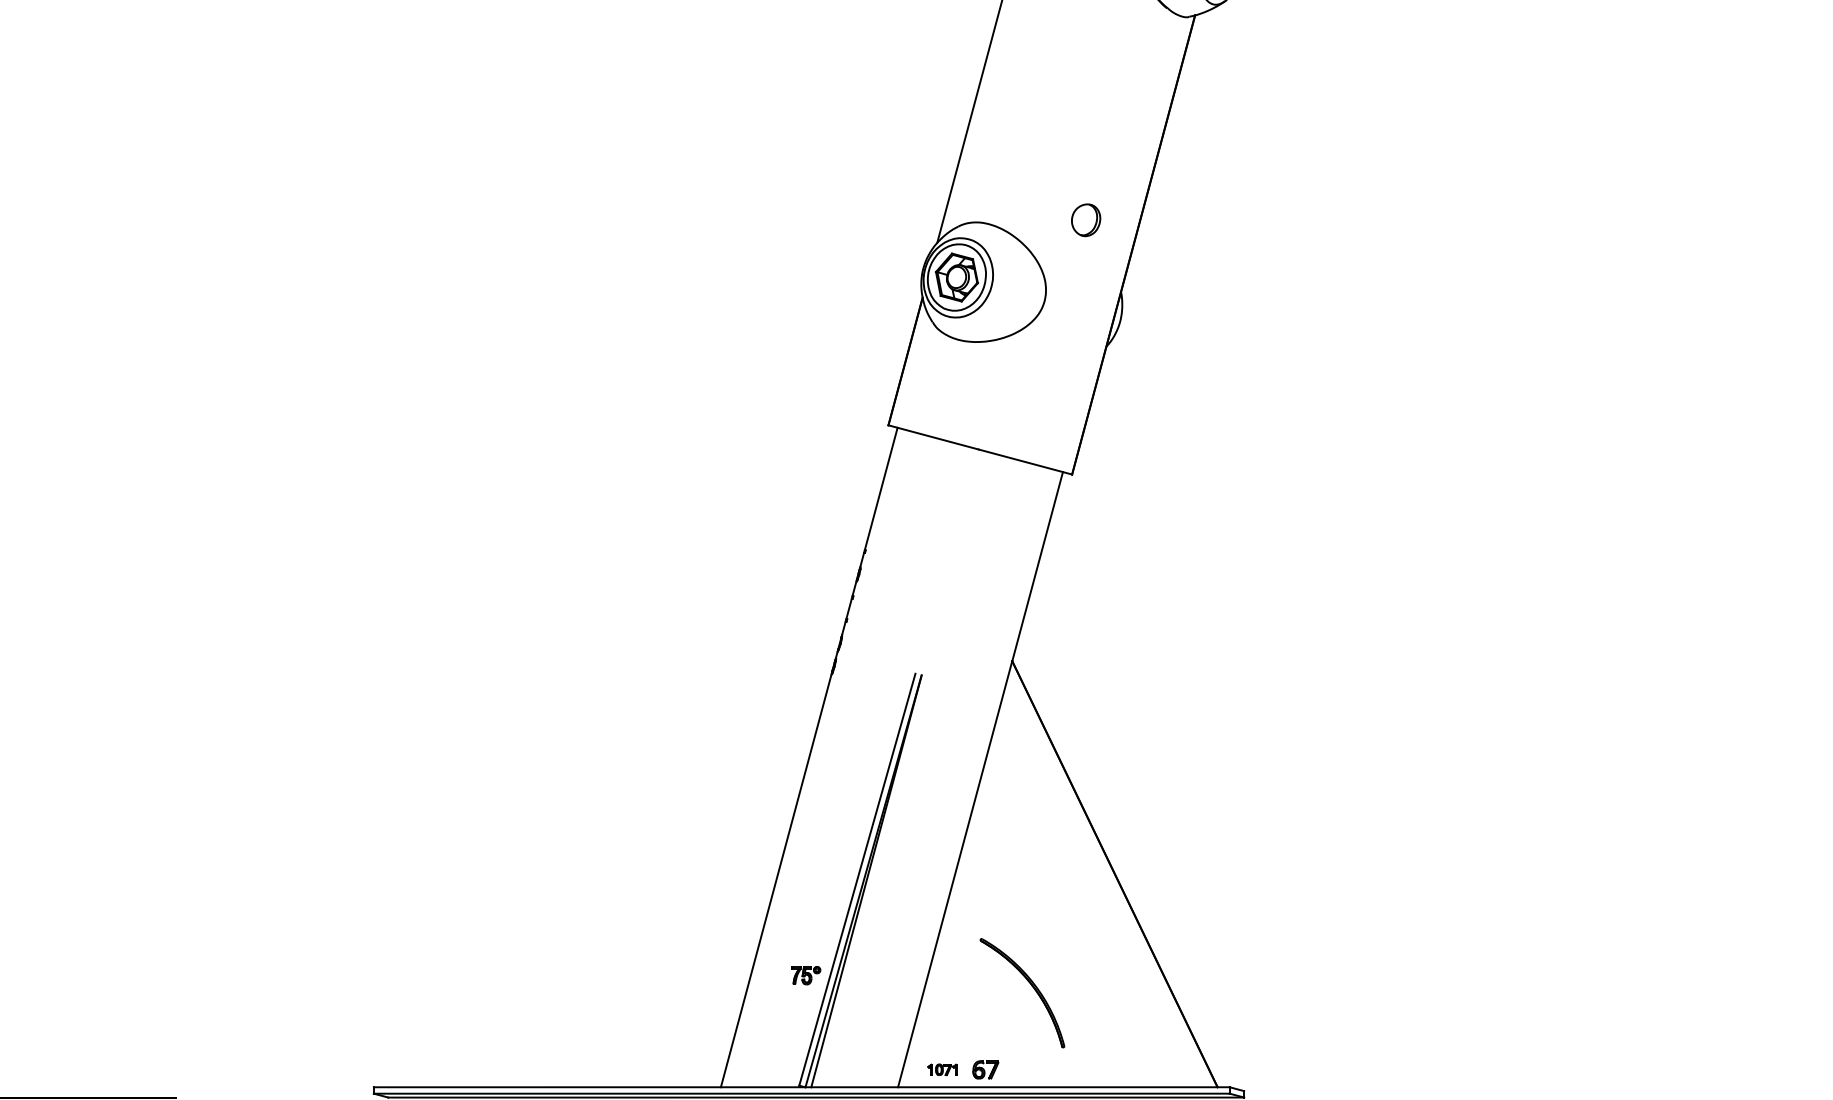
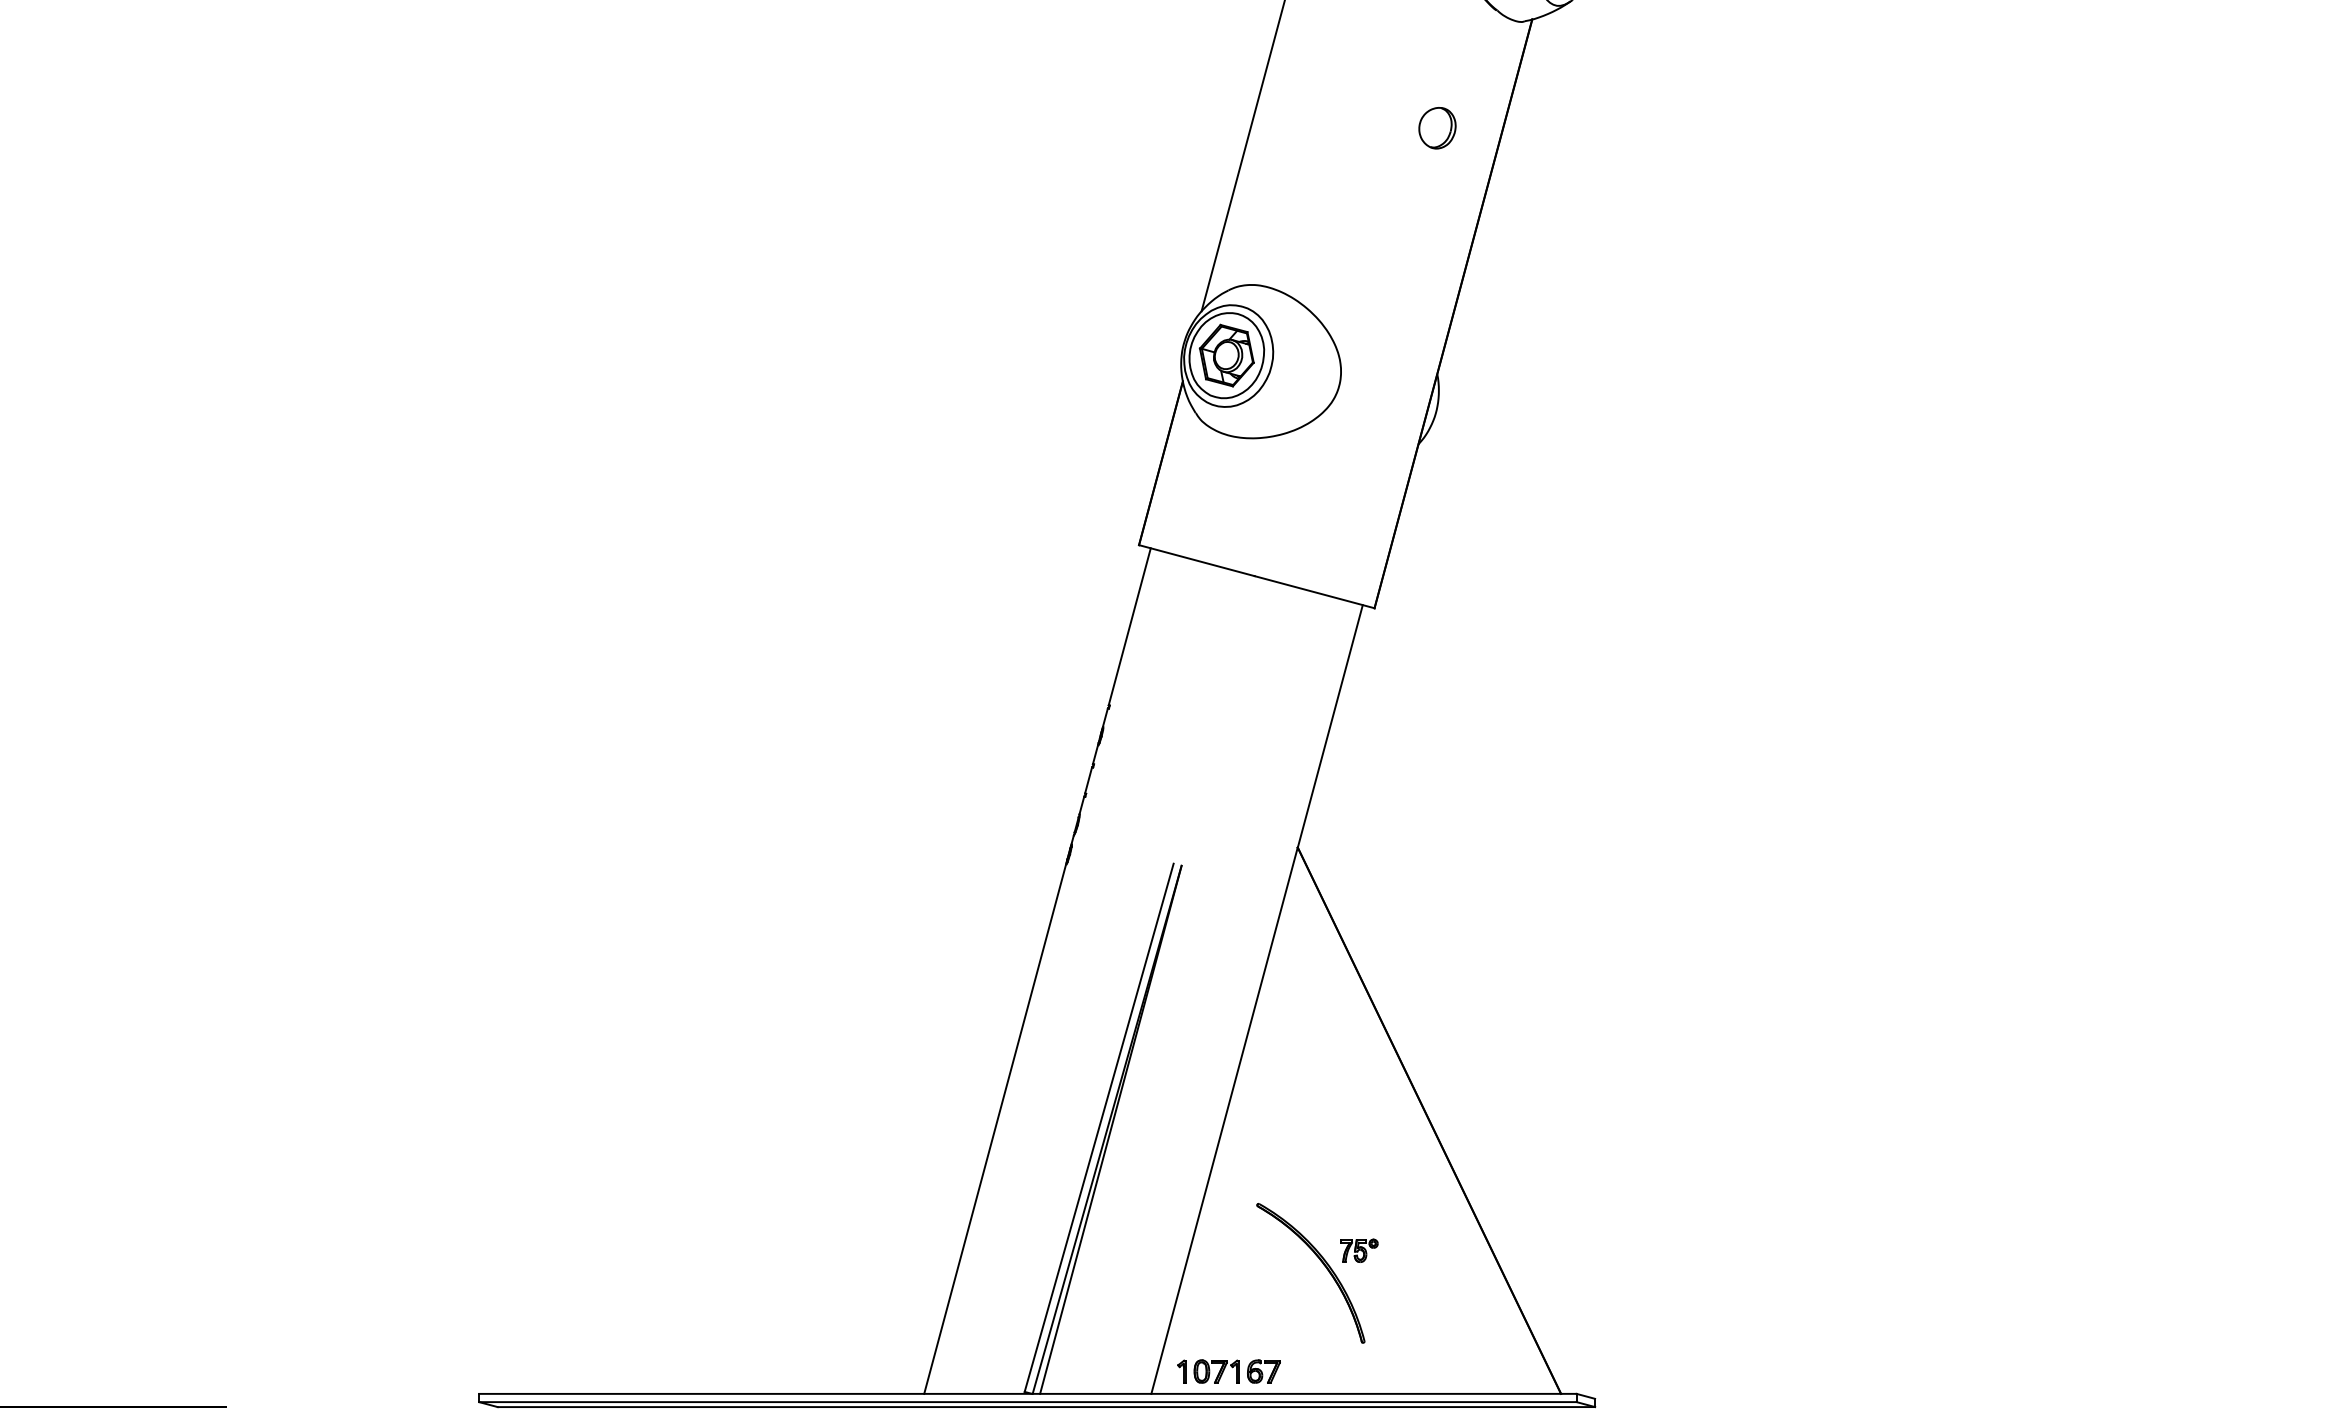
part: (1086, 220) -> (1437, 128), moved
part: (806, 975) -> (1359, 1250), moved
part: (942, 1069) -> (1208, 1371), size x1.67

